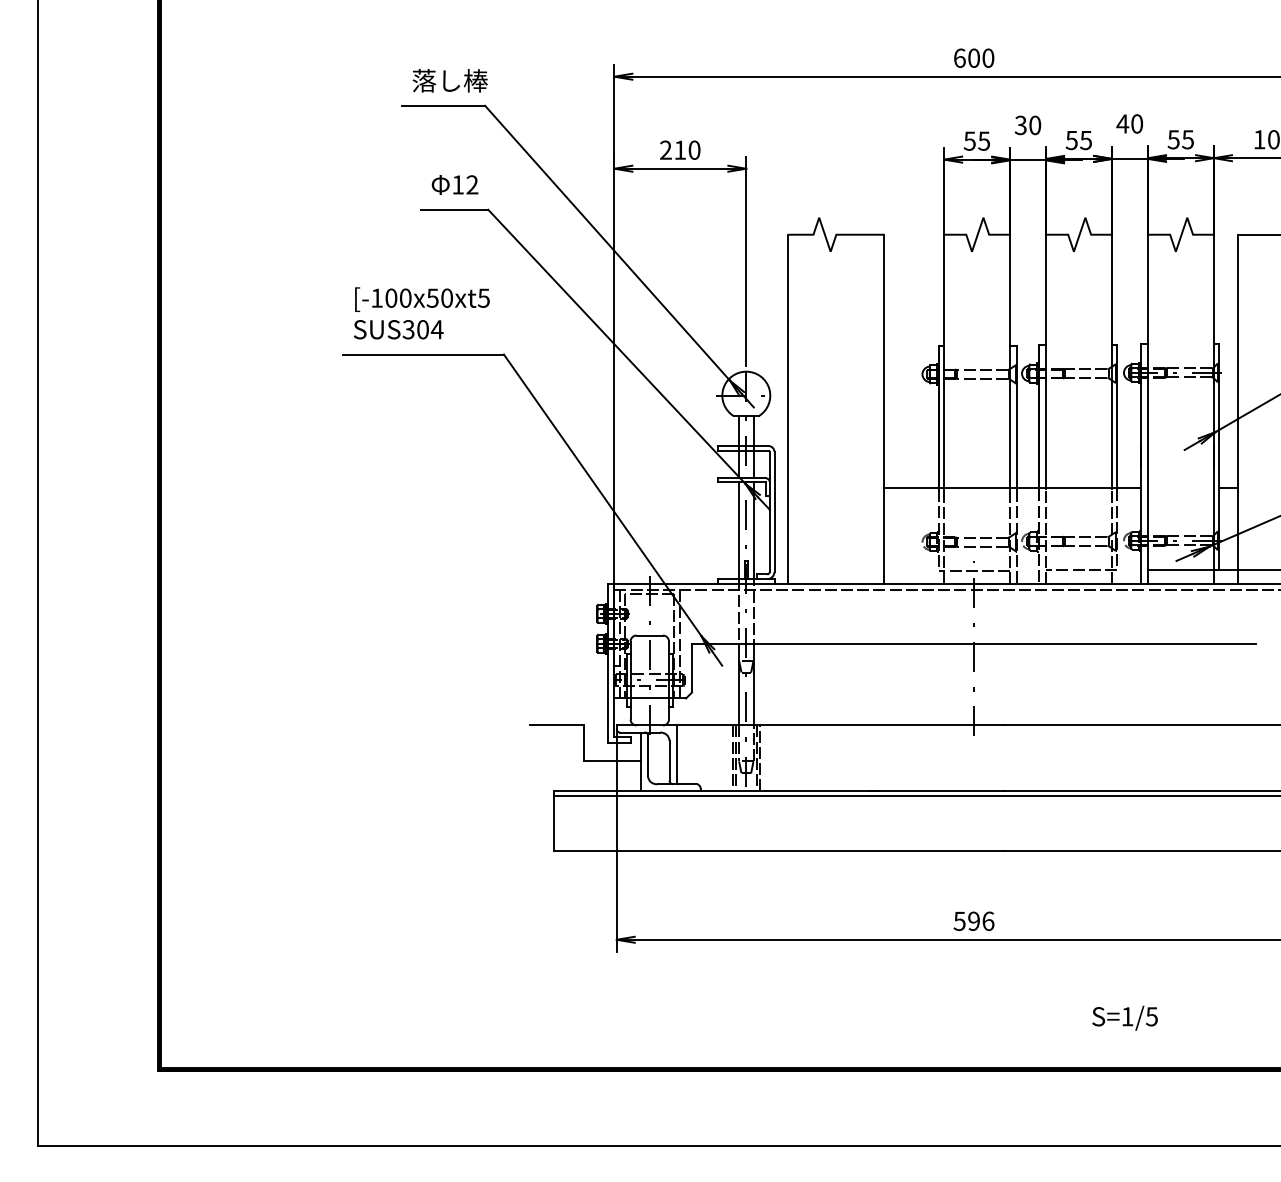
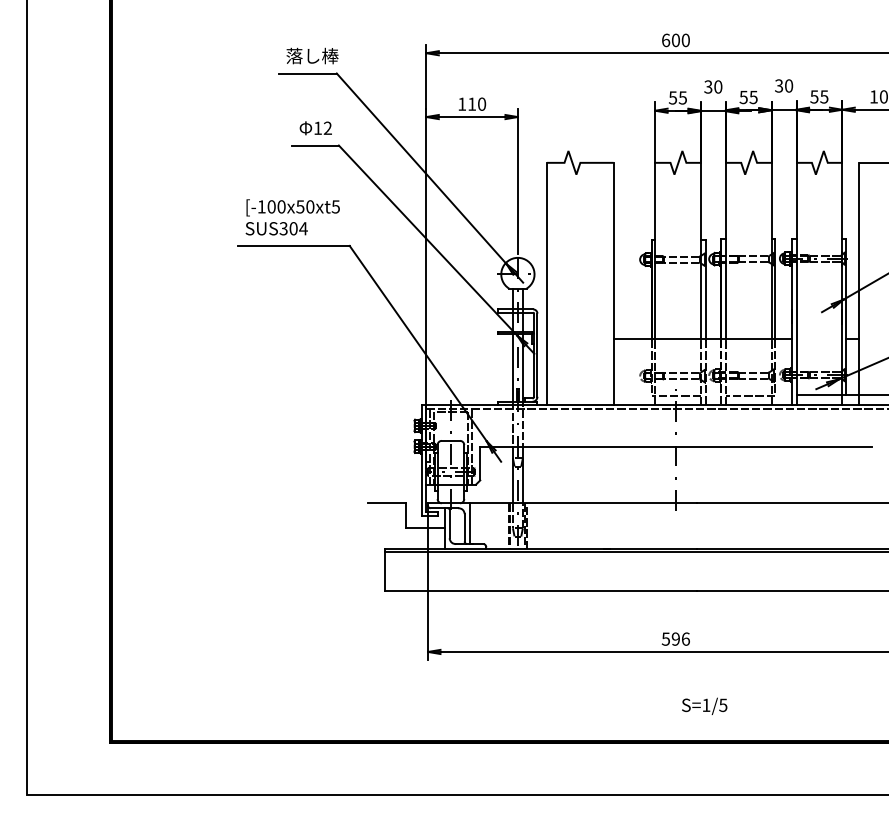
text: (1121, 123) -> (778, 85), 40 -> 30
text: (666, 149) -> (462, 103), 210 -> 110
text: (1124, 1016) -> (704, 705), moved

